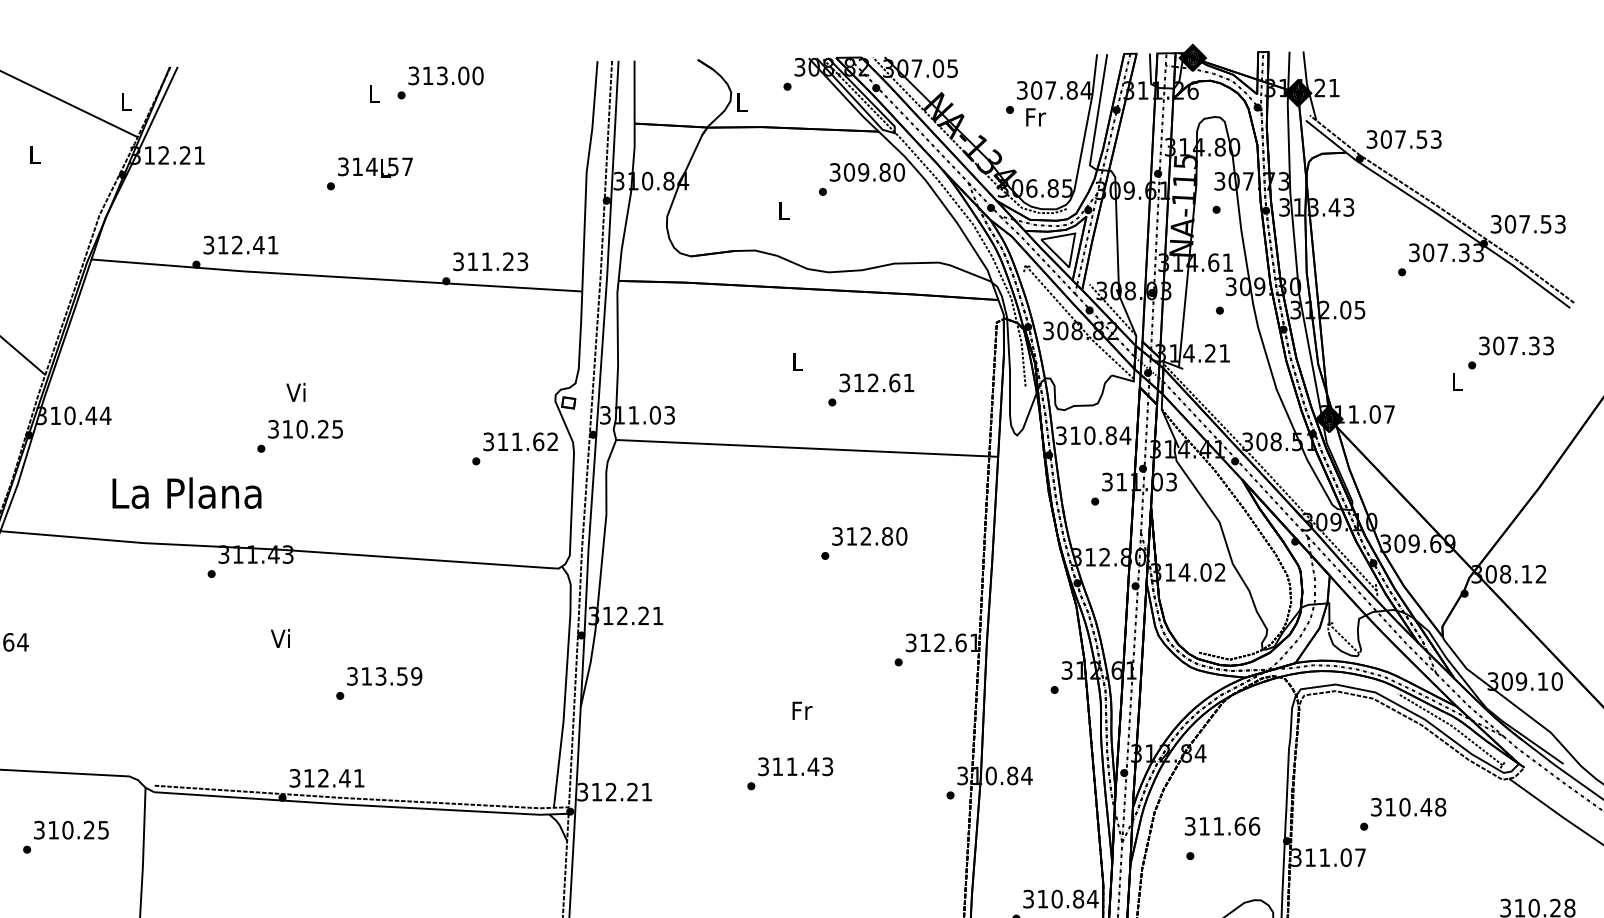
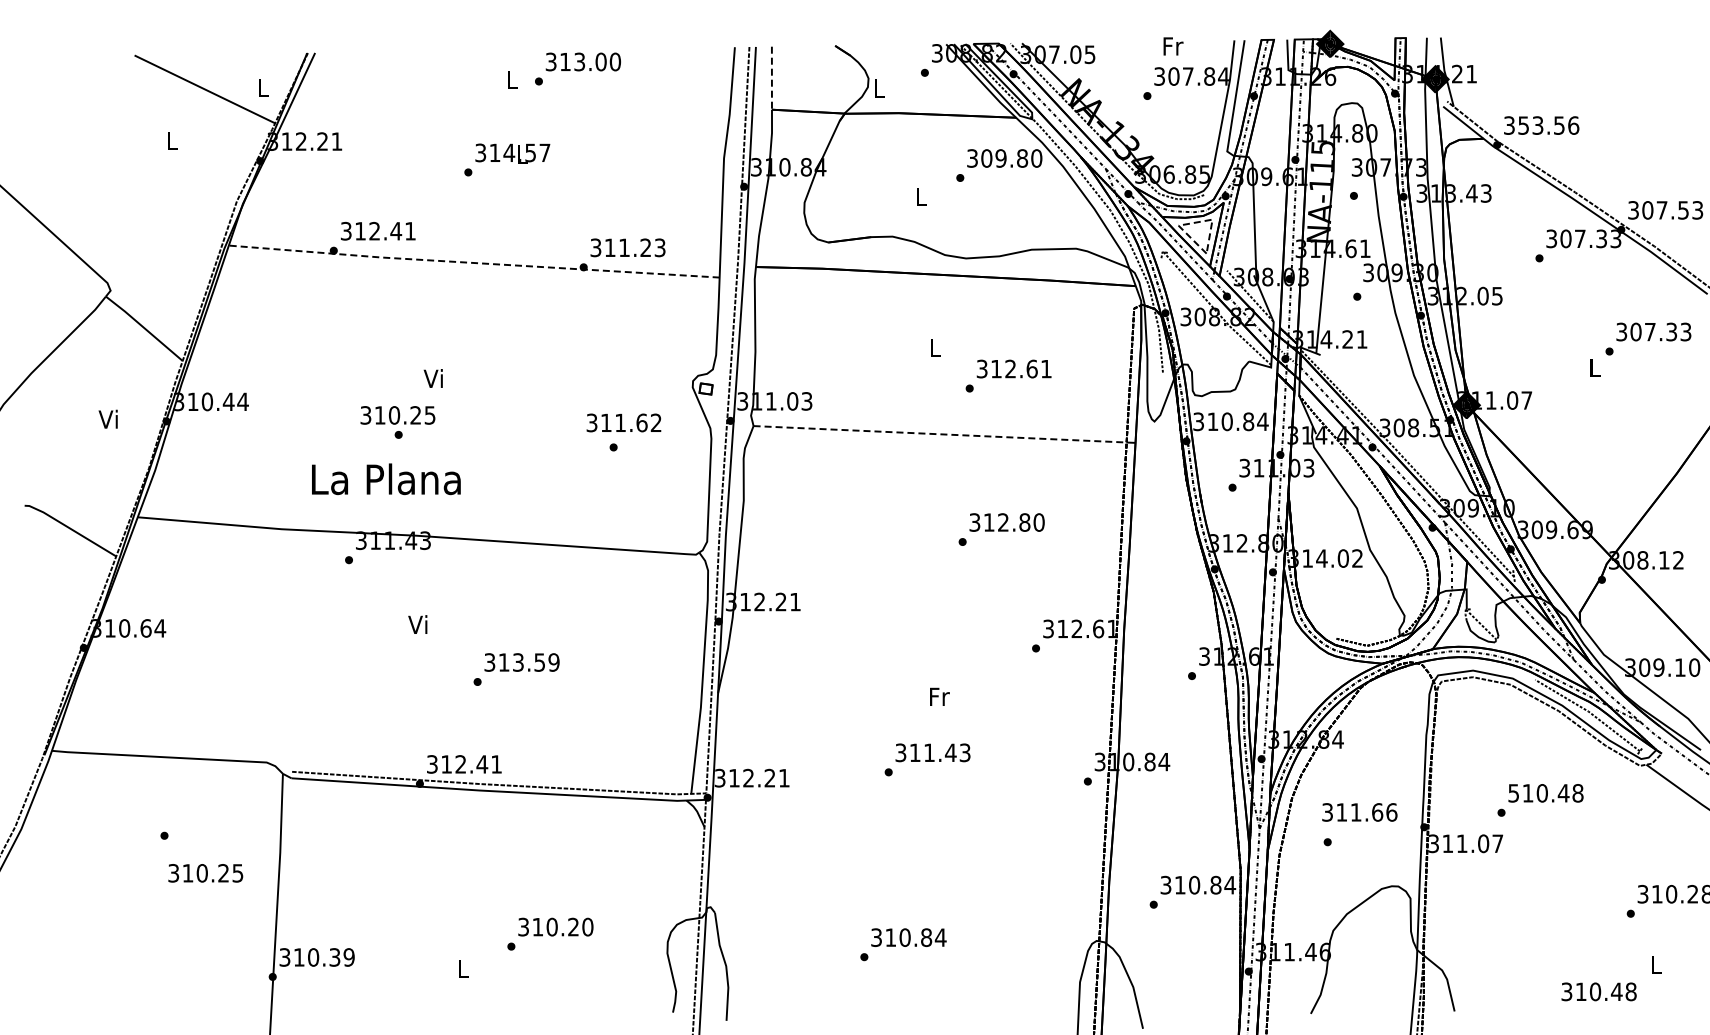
line: (634, 92) -> (771, 78), solid -> dashed
text: (1036, 117) -> (1173, 46), moved
text: (1411, 139) -> (1548, 125), 307.53 -> 353.56
line: (1056, 237) -> (1193, 223), solid -> dashed
line: (336, 276) -> (473, 262), solid -> dashed
text: (305, 429) -> (397, 415), moved
text: (520, 441) -> (623, 422), moved
line: (803, 448) -> (940, 434), solid -> dashed
text: (187, 493) -> (386, 479), moved
text: (1377, 806) -> (1514, 792), 310.48 -> 510.48
text: (71, 830) -> (205, 873), moved

